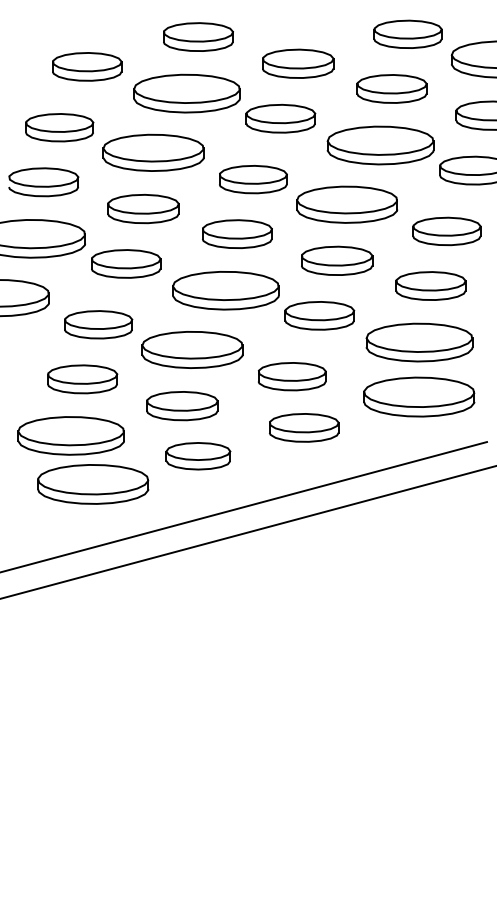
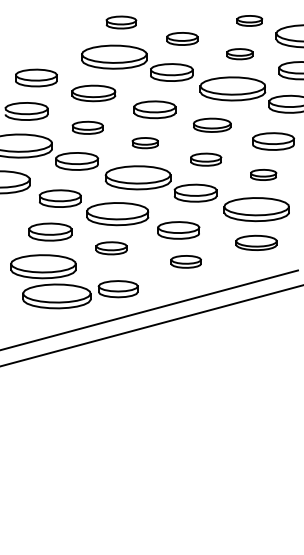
part: (407, 33) -> (249, 20), size x0.6
part: (198, 36) -> (121, 22), size x0.7
part: (298, 63) -> (182, 38), size x0.7
part: (87, 66) -> (53, 40), removed
part: (391, 87) -> (239, 53), size x0.6
part: (152, 152) -> (93, 93), size x0.7
part: (345, 205) -> (211, 125), size x0.6
part: (143, 208) -> (87, 127), size x0.7
part: (237, 232) -> (145, 142), size x0.6
part: (335, 260) -> (205, 159), size x0.7
part: (430, 285) -> (263, 174), size x0.6
part: (419, 396) -> (256, 242), size x0.6
part: (182, 404) -> (111, 247), size x0.7
part: (304, 427) -> (186, 261), size x0.7
part: (197, 456) -> (117, 289), moved

